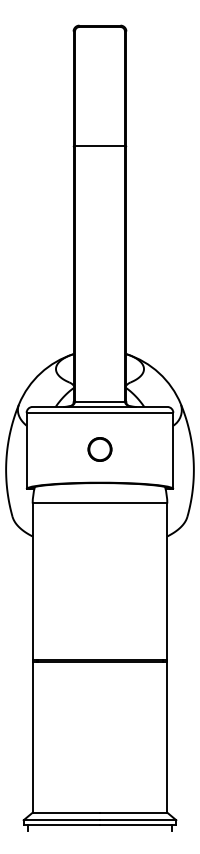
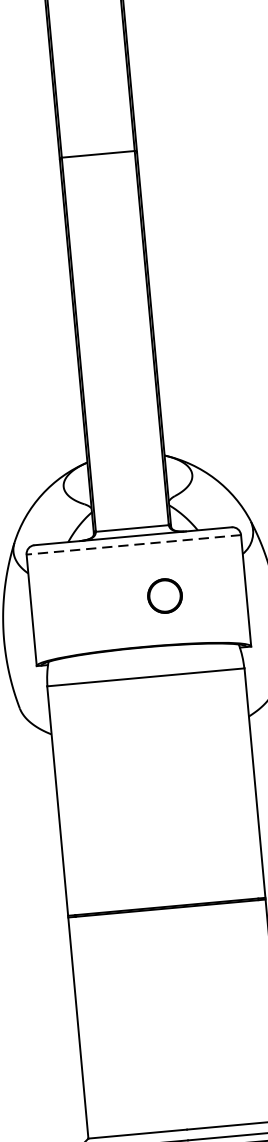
line: (99, 412) -> (133, 544), solid -> dashed
circle: (99, 449) -> (164, 596), moved

